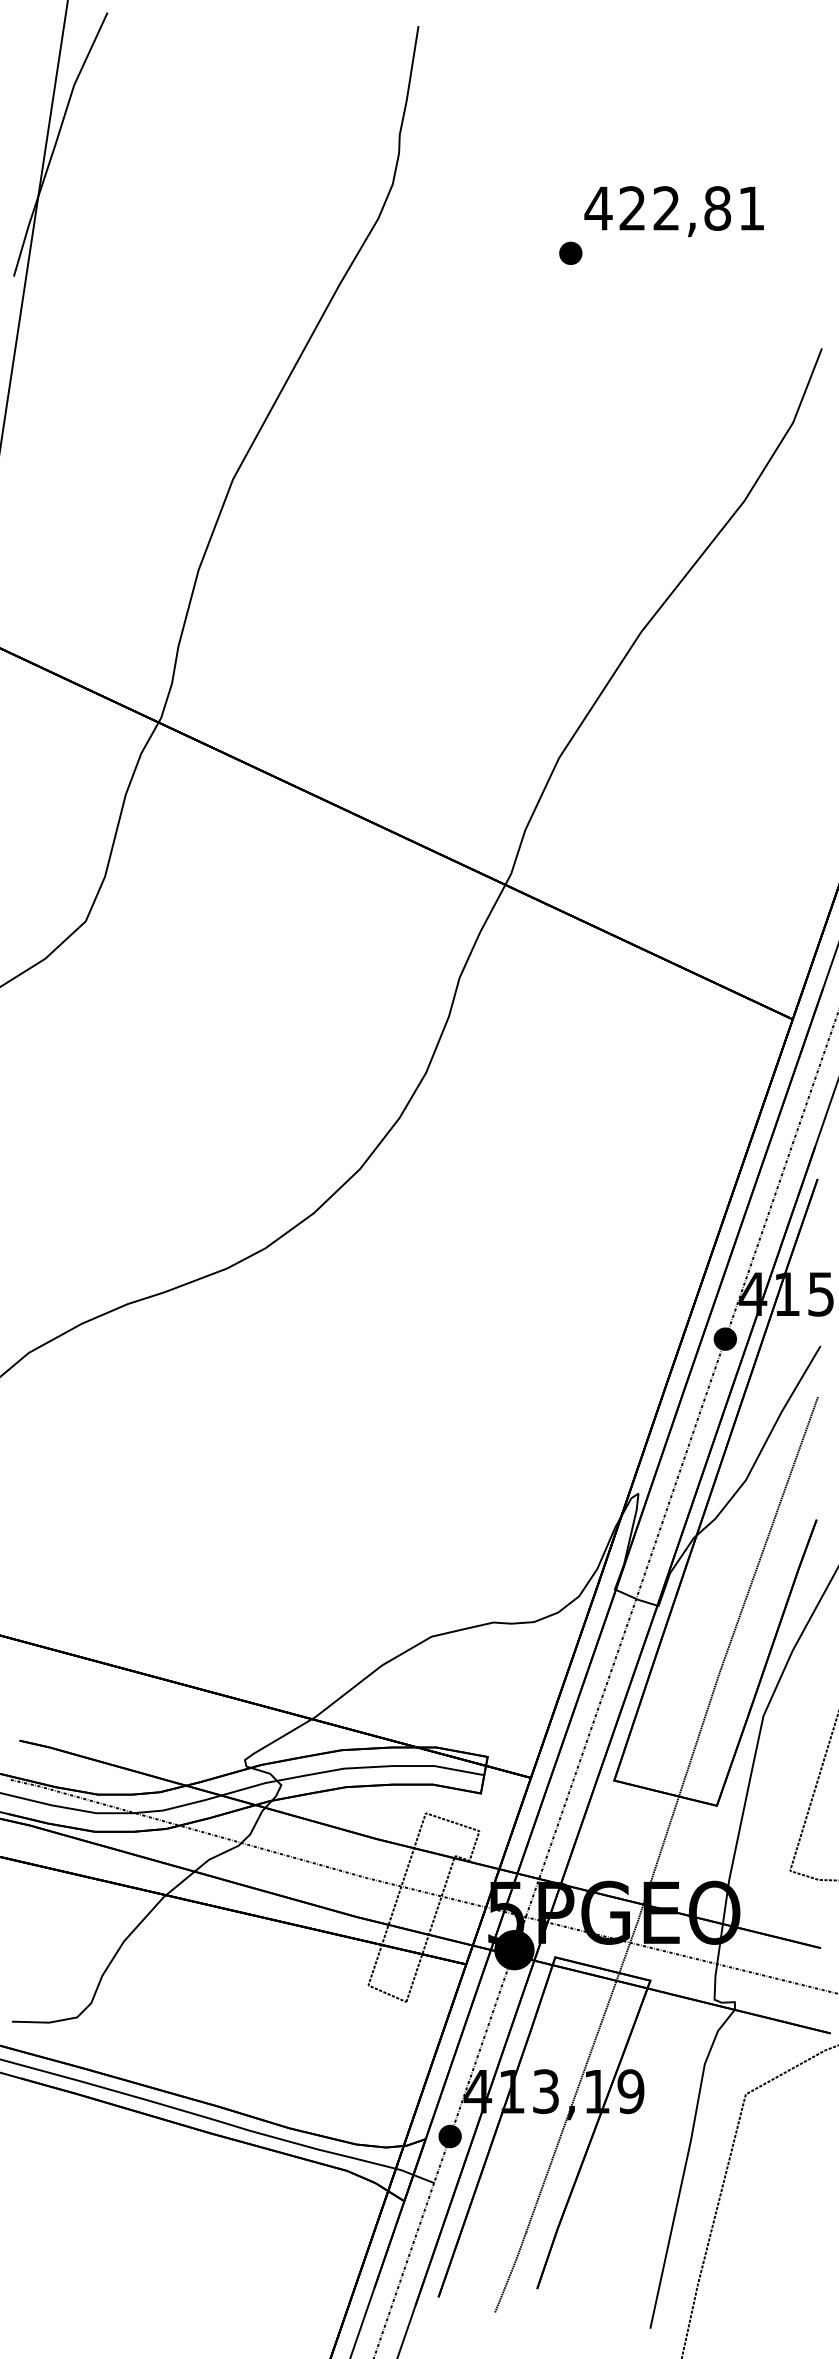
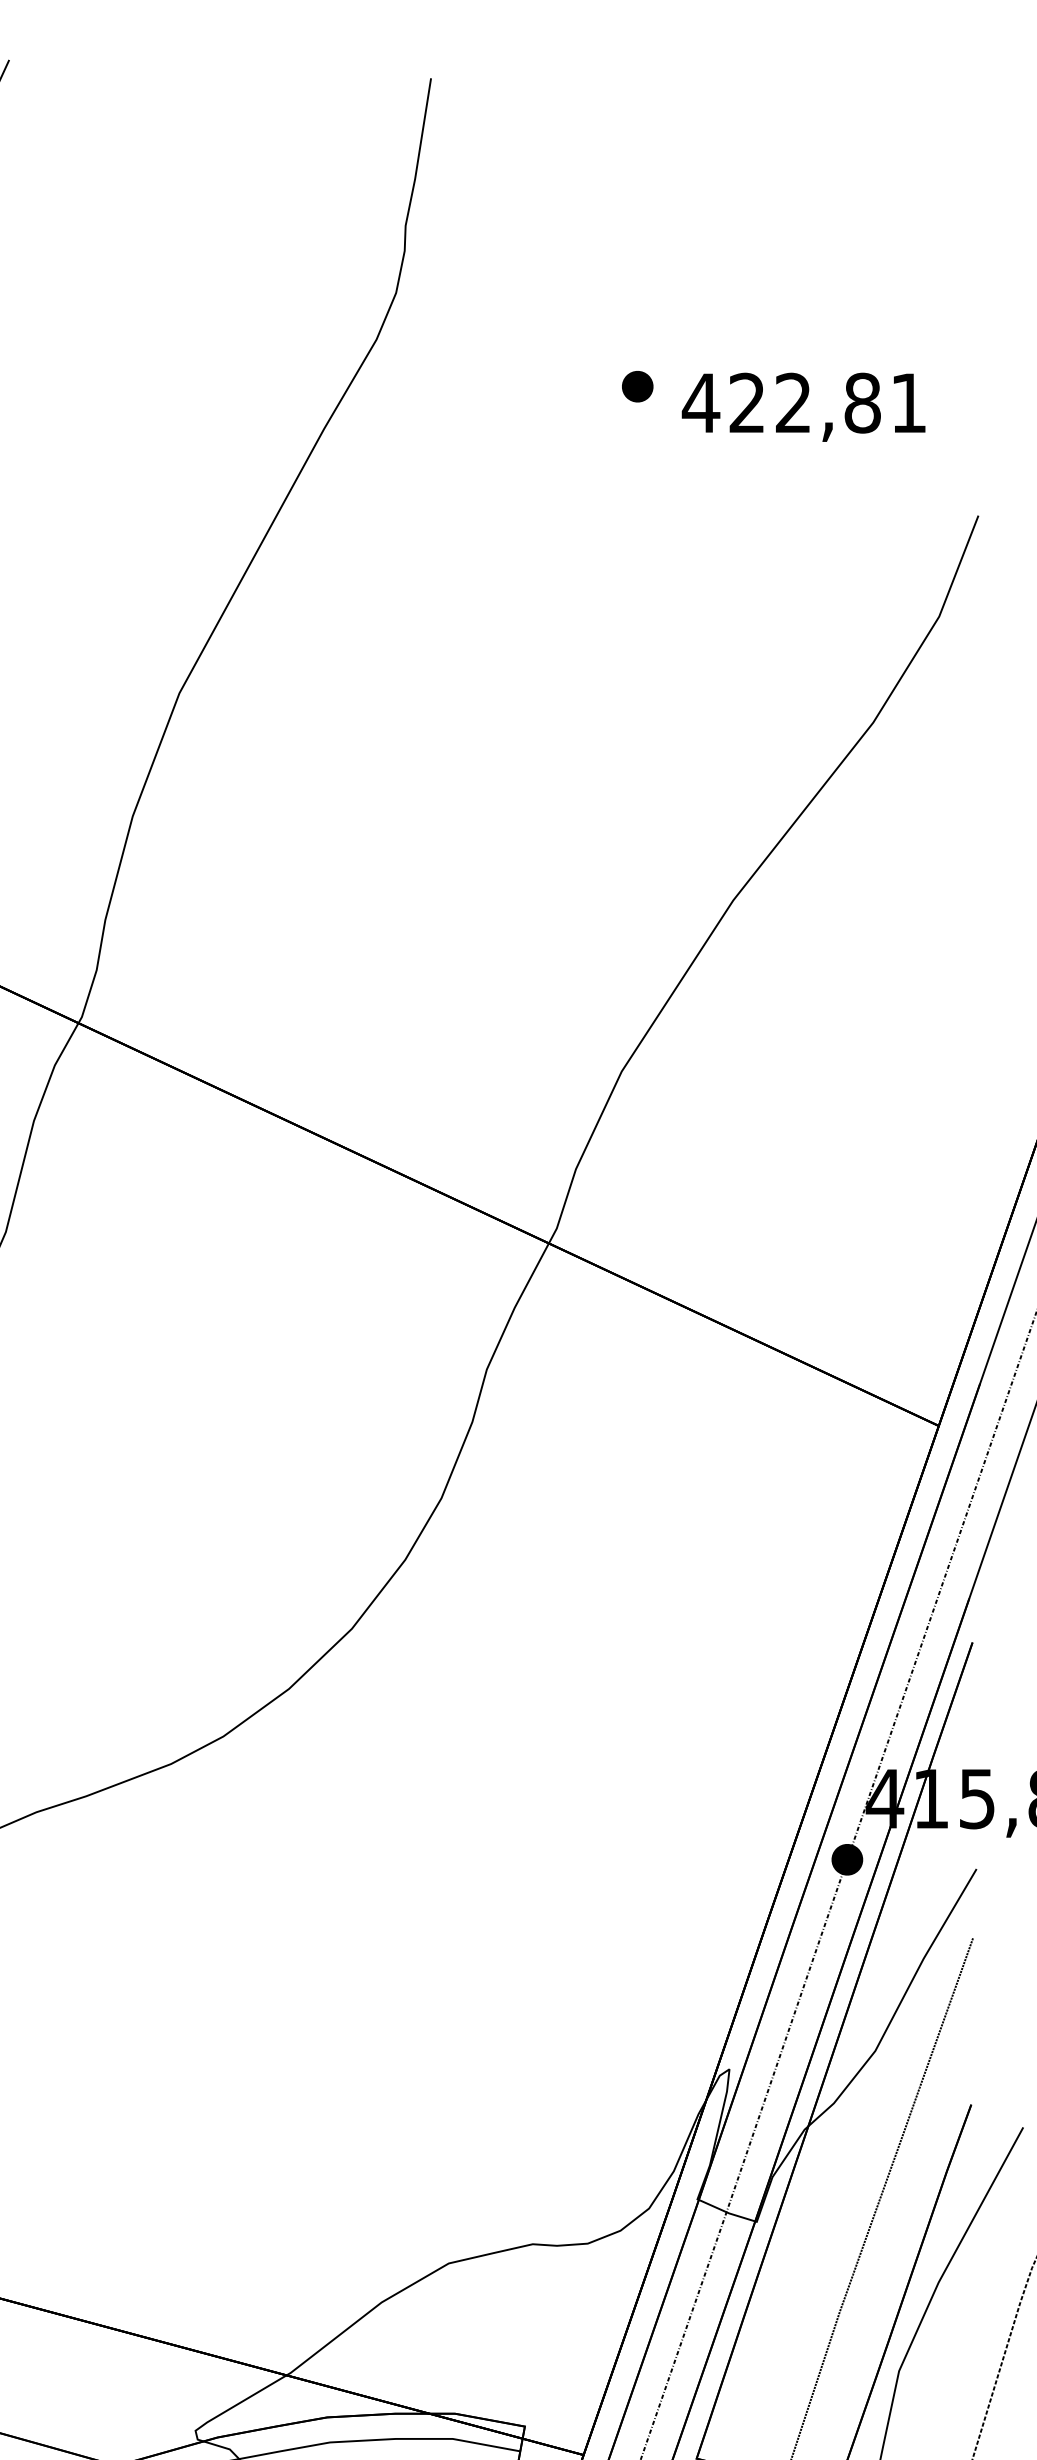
text: (673, 211) -> (802, 407), moved

